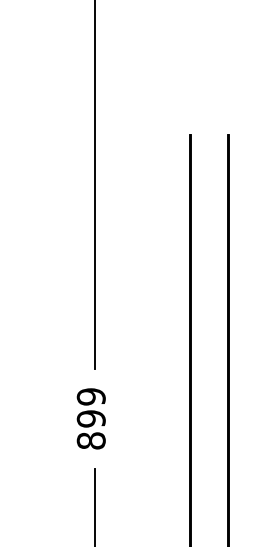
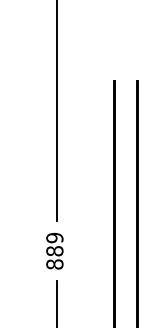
text: (90, 419) -> (54, 251), 899 -> 889

